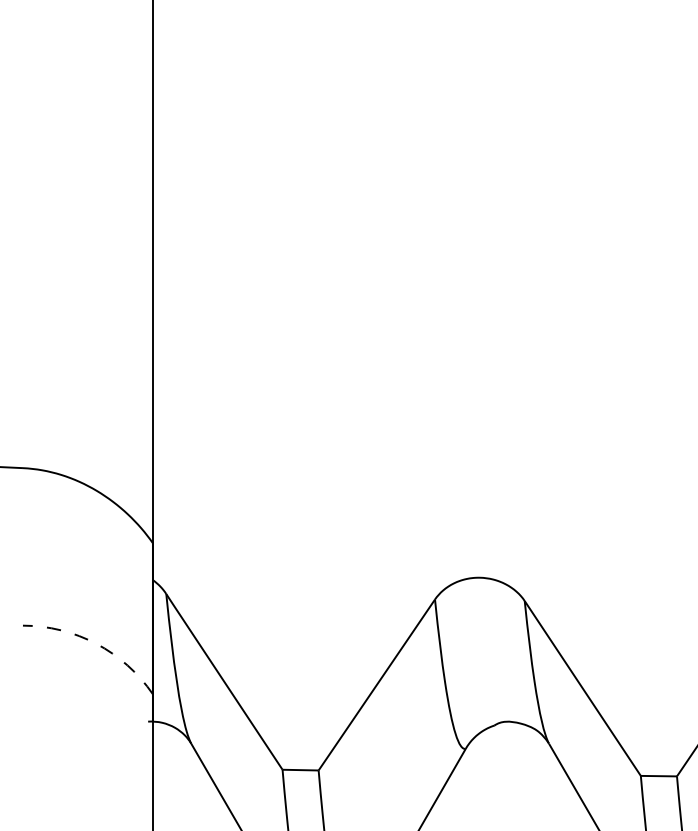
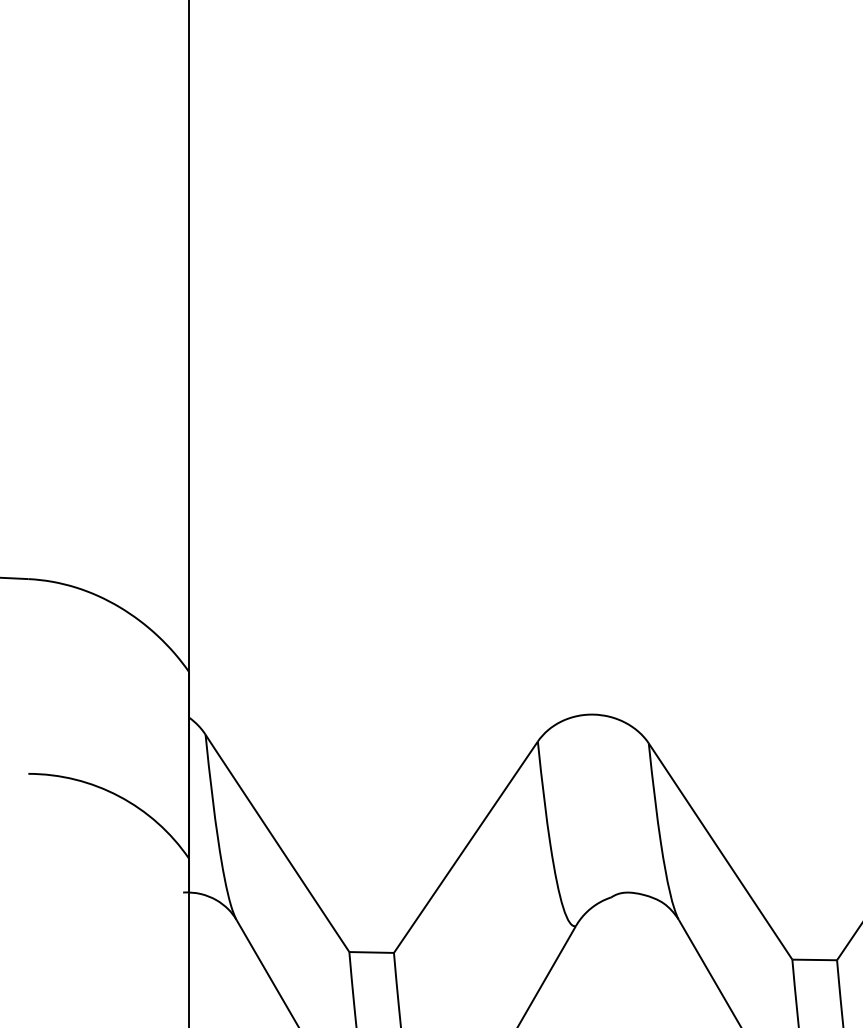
arc: (96, 643) -> (119, 795), dashed -> solid

